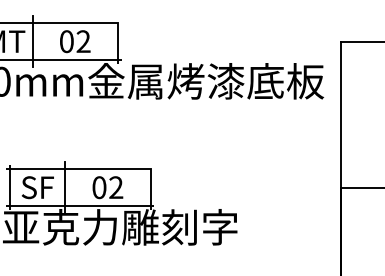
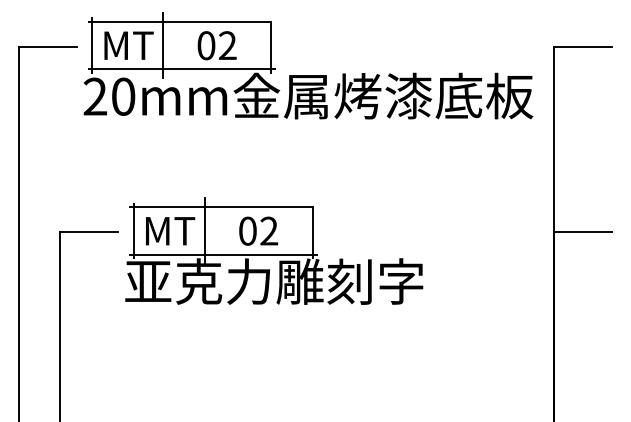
text: (38, 187) -> (170, 230), SF -> MT

